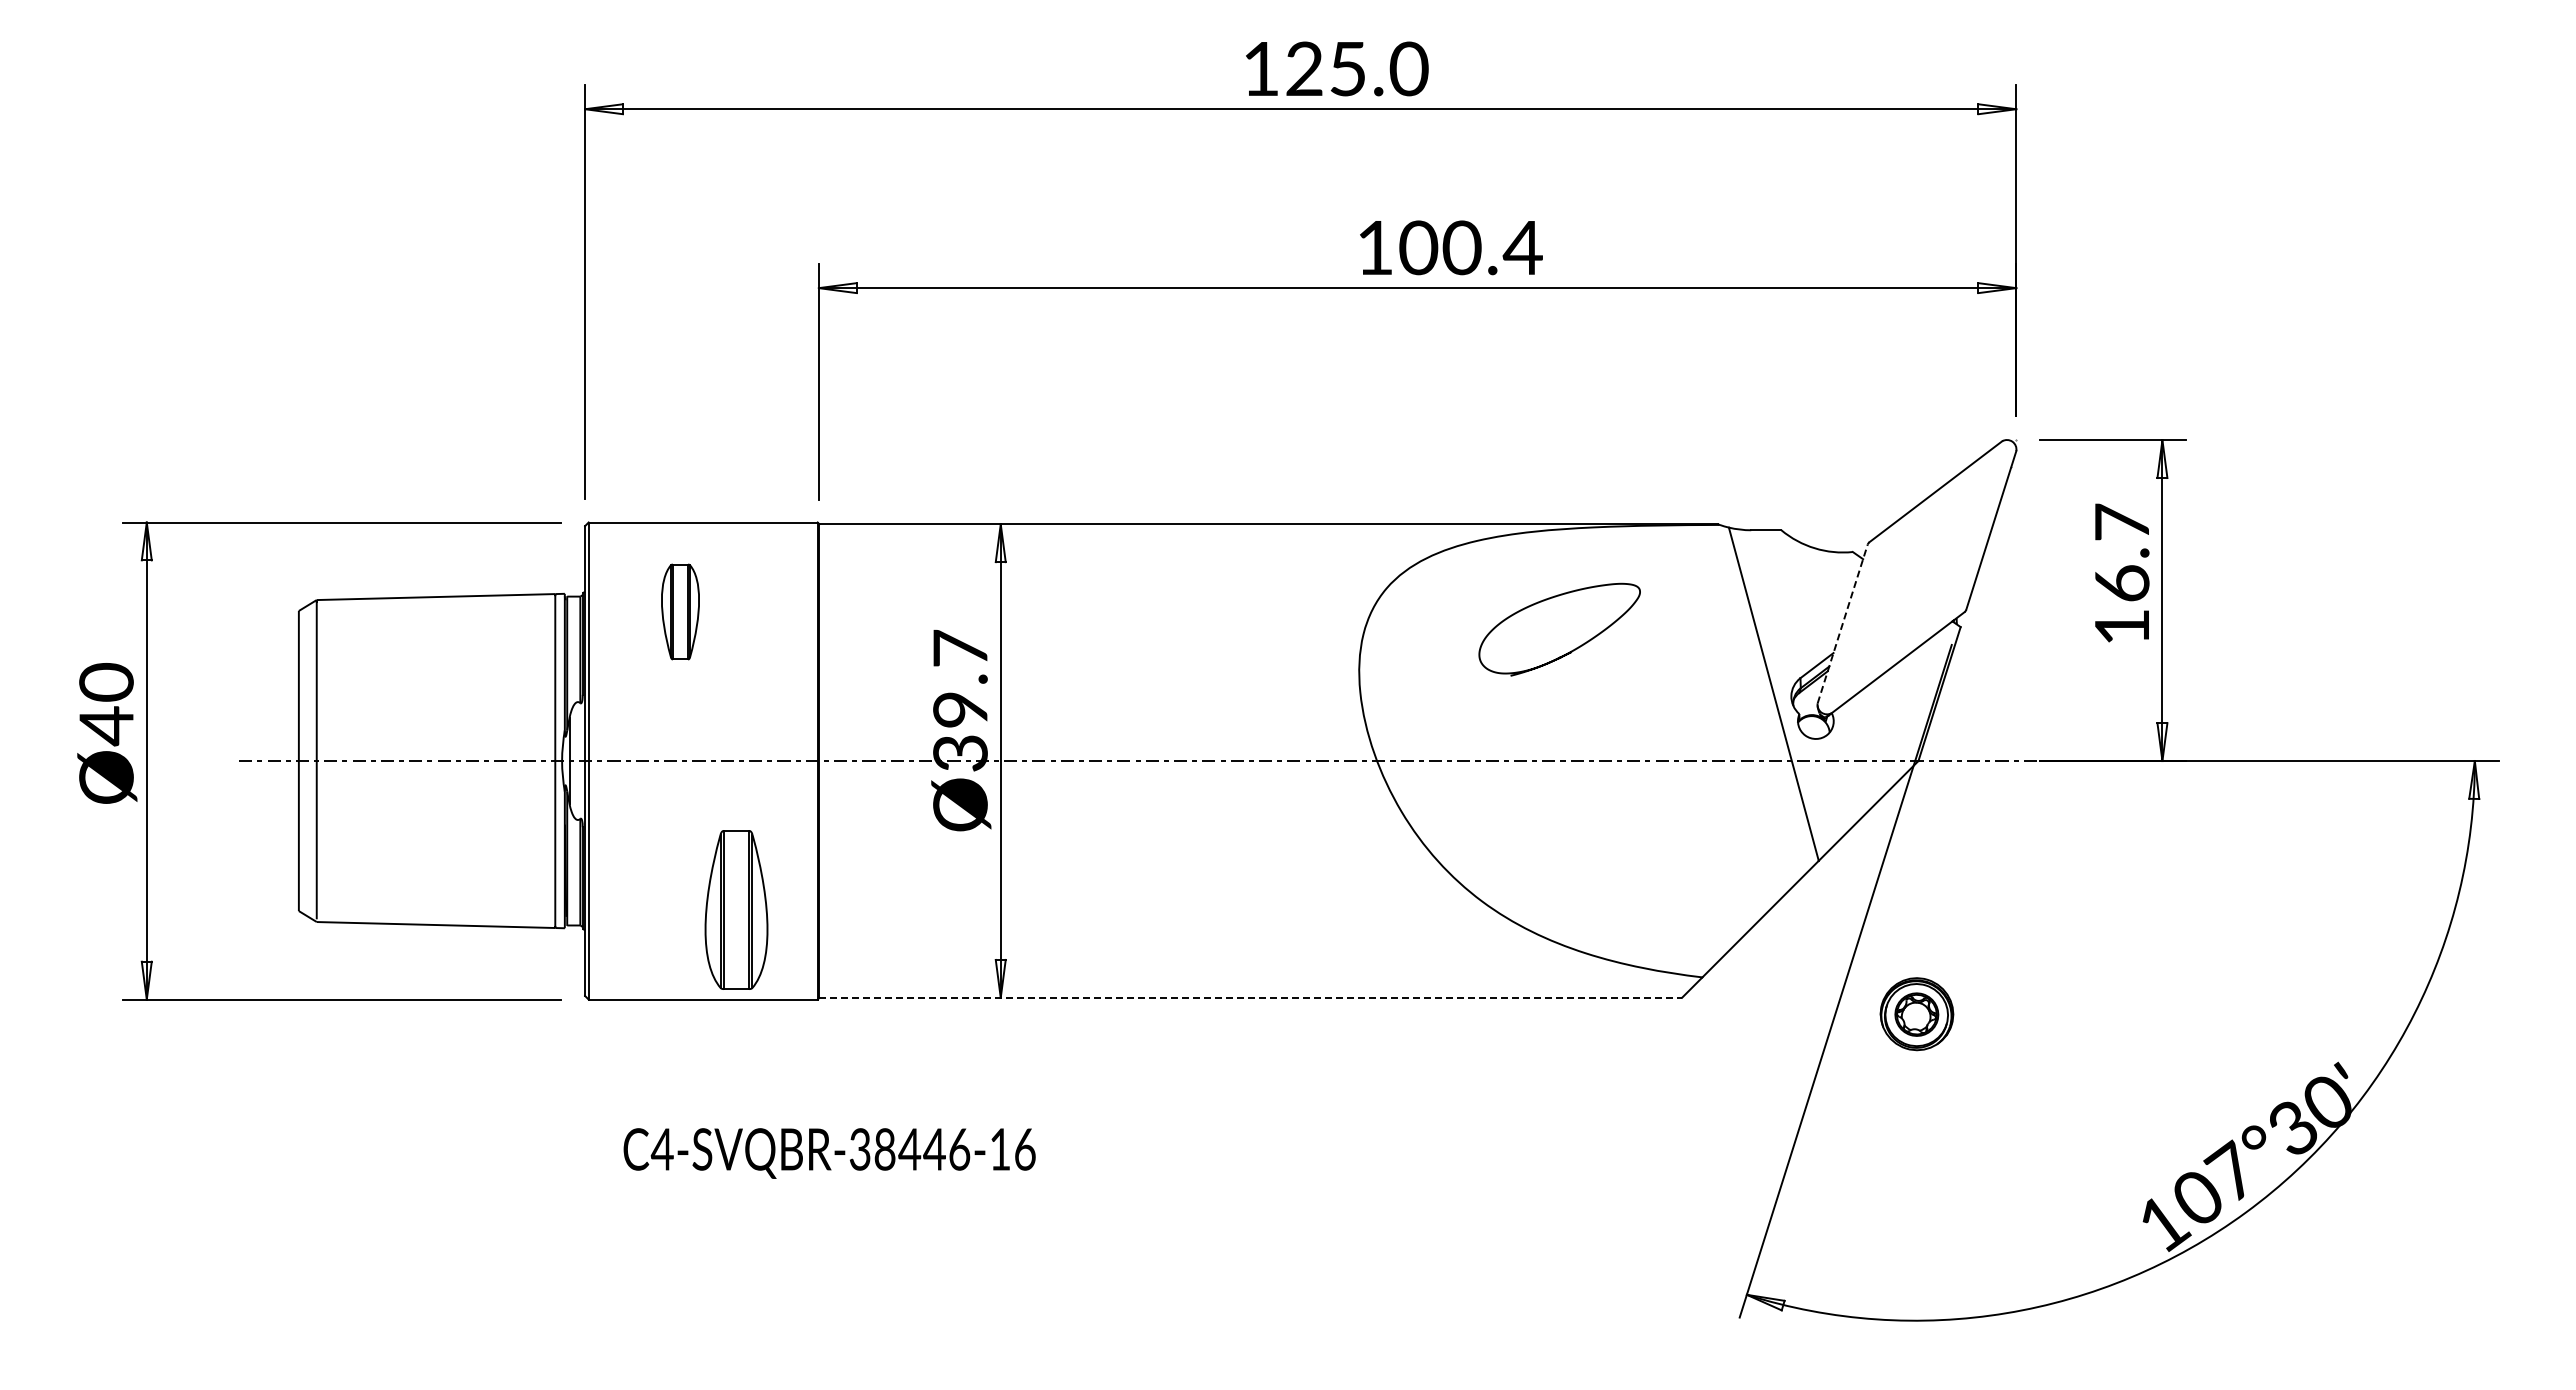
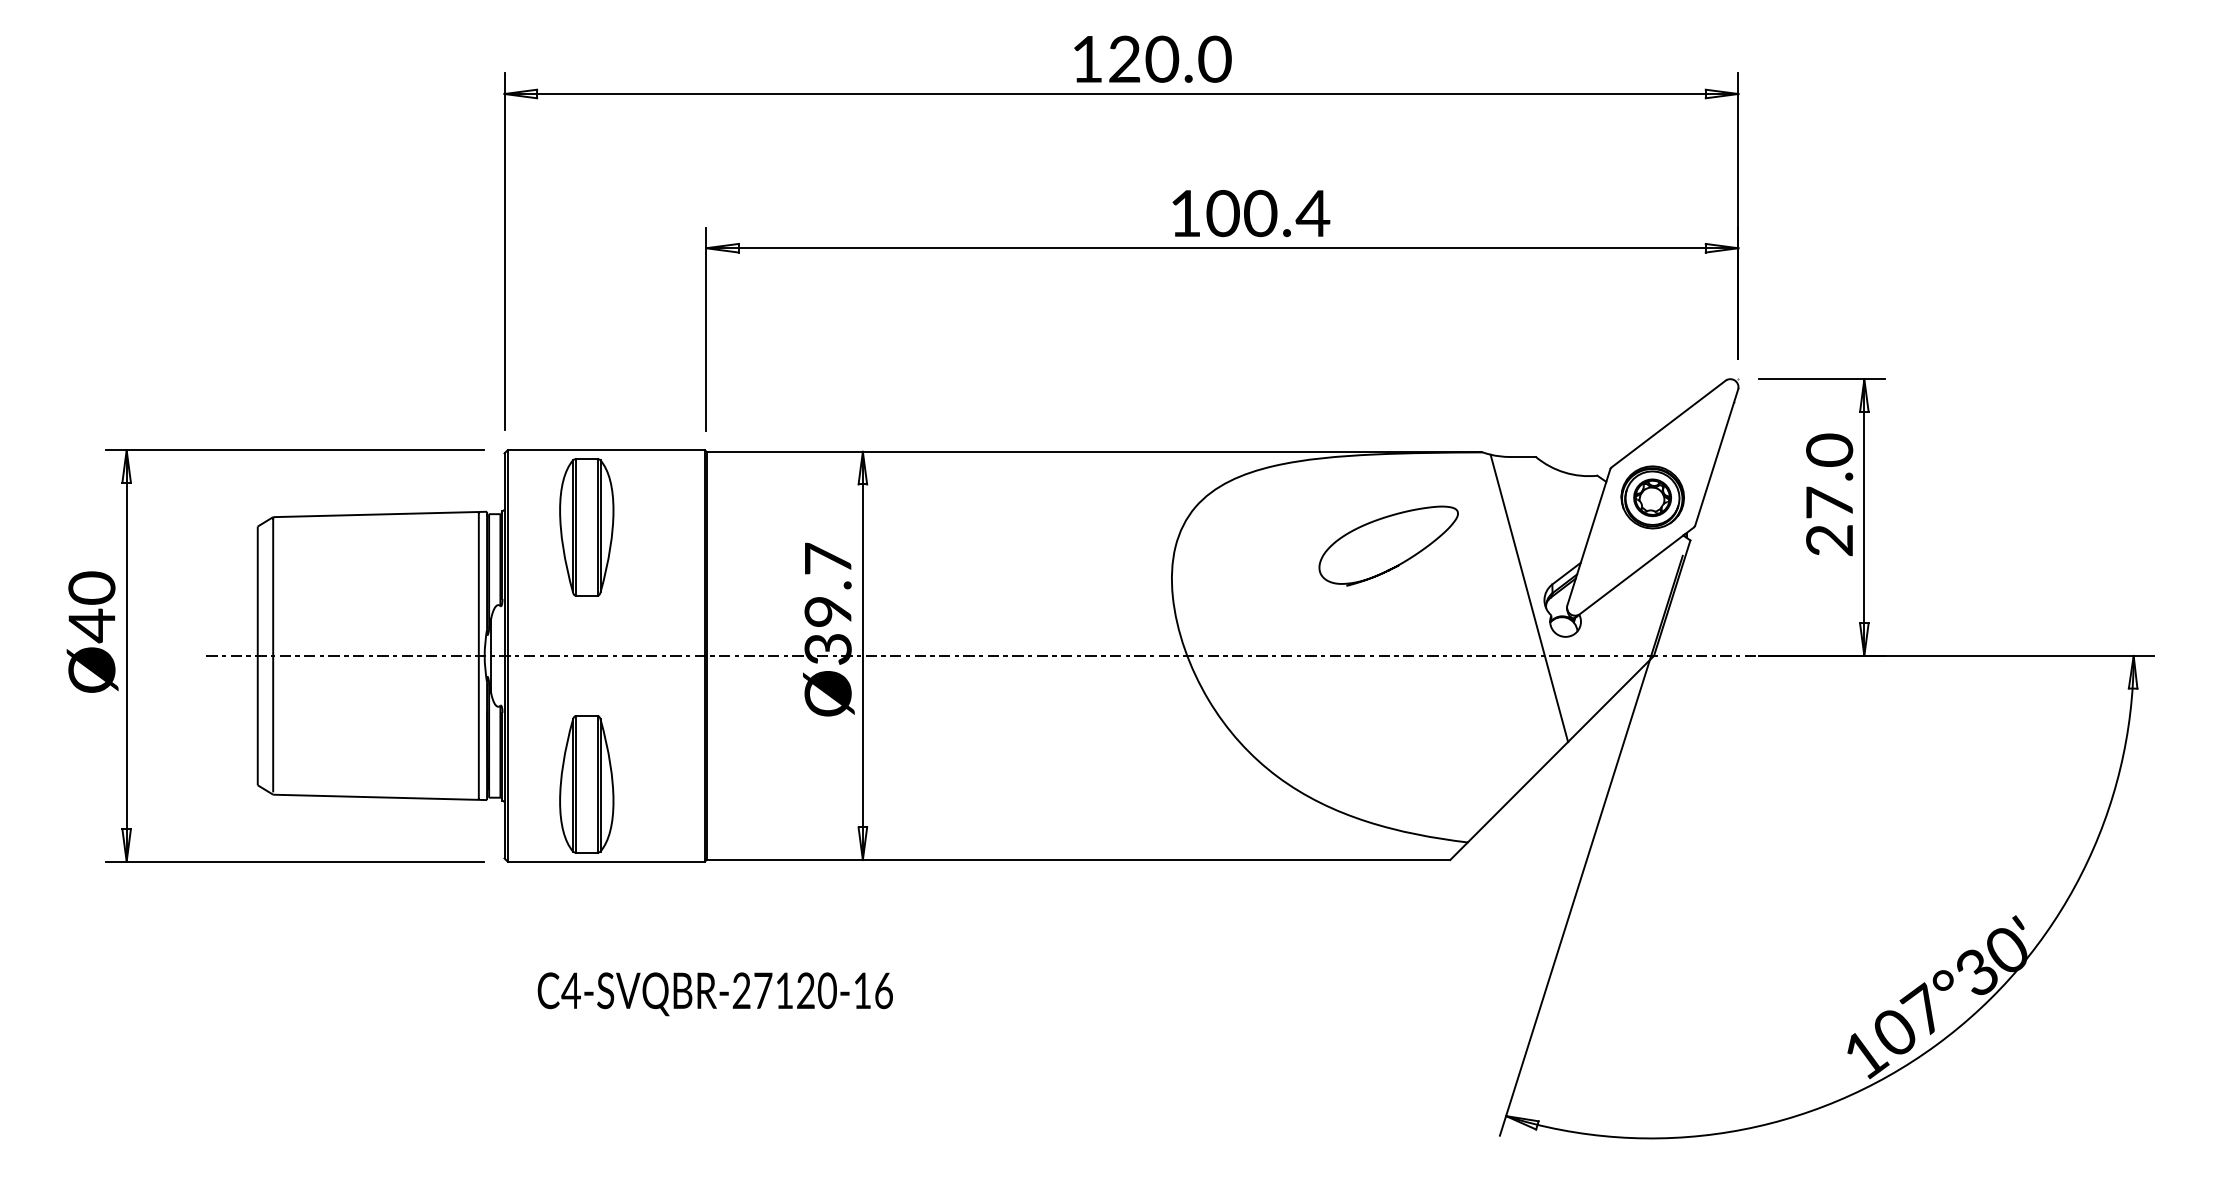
text: (1347, 68) -> (1161, 58), 125.0 -> 120.0
text: (2121, 574) -> (1829, 495), 16.7 -> 27.0
part: (680, 611) -> (586, 527), size x1.67
line: (1842, 623) -> (1588, 537), dashed -> solid
curve: (1569, 651) -> (1397, 564), moved
part: (736, 909) -> (586, 783), moved
line: (1251, 997) -> (1079, 859), dashed -> solid
part: (1916, 1014) -> (1652, 497), moved
text: (909, 1149) -> (784, 990), C4-SVQBR-38446-16 -> C4-SVQBR-27120-16

